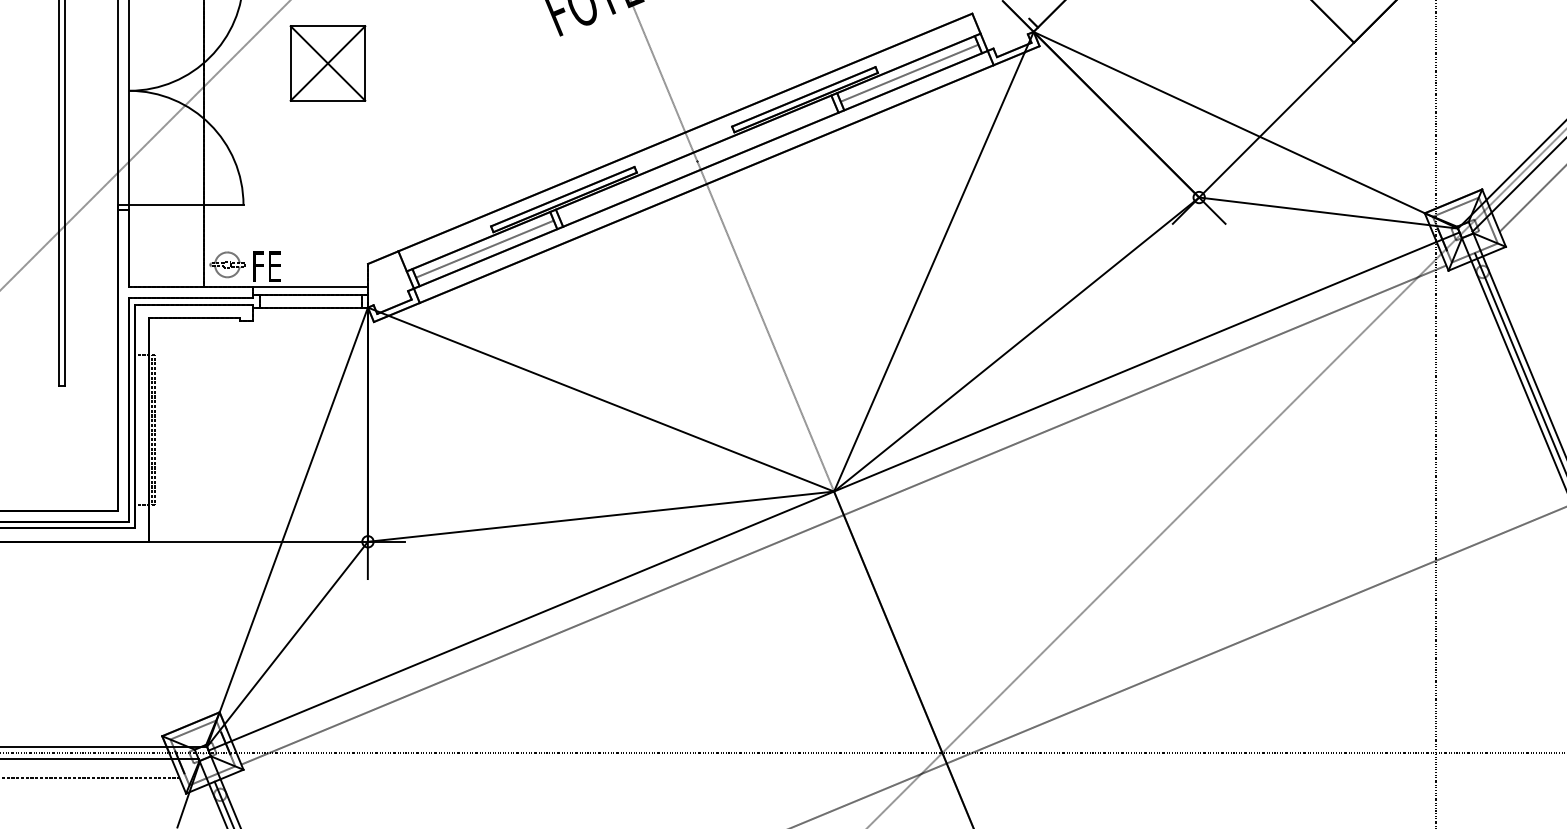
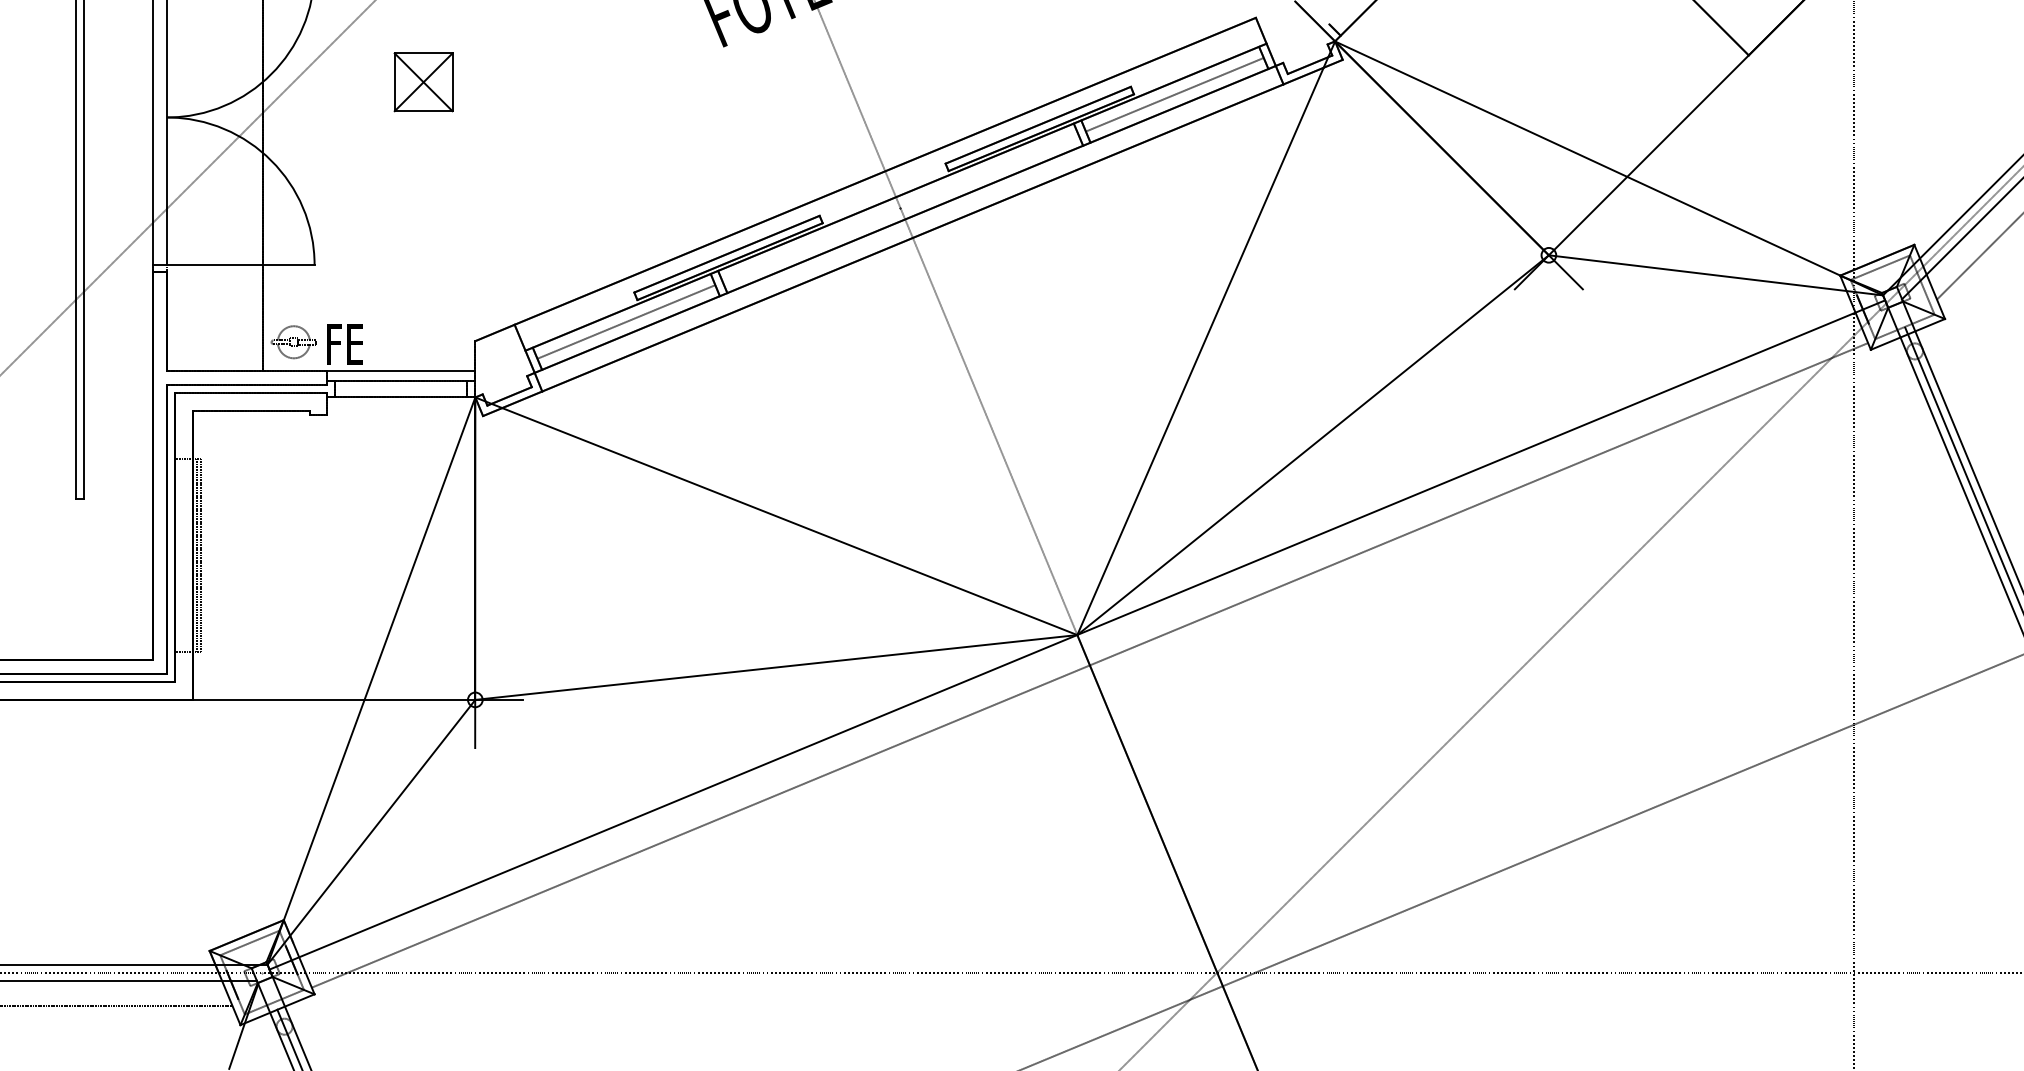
part: (327, 63) -> (423, 82), size x0.6

